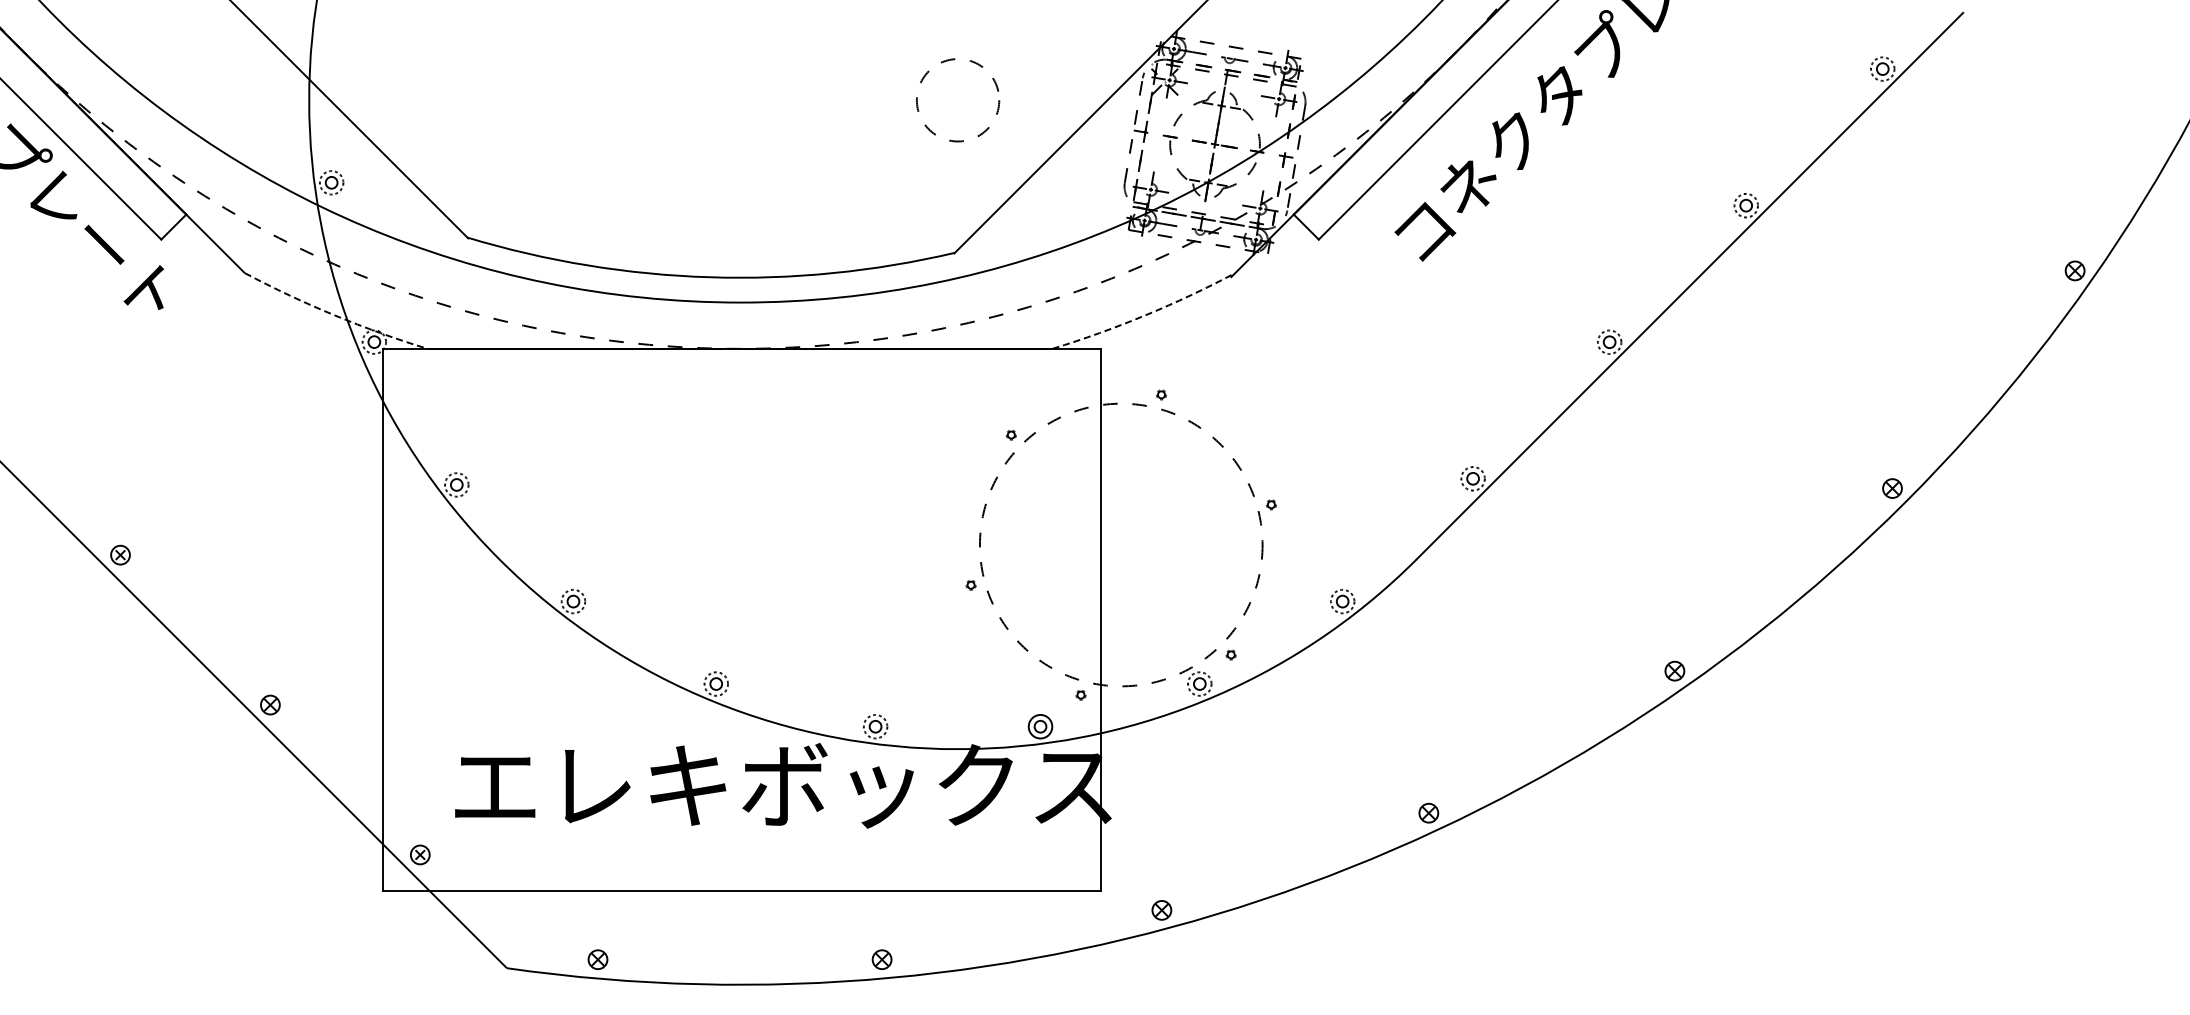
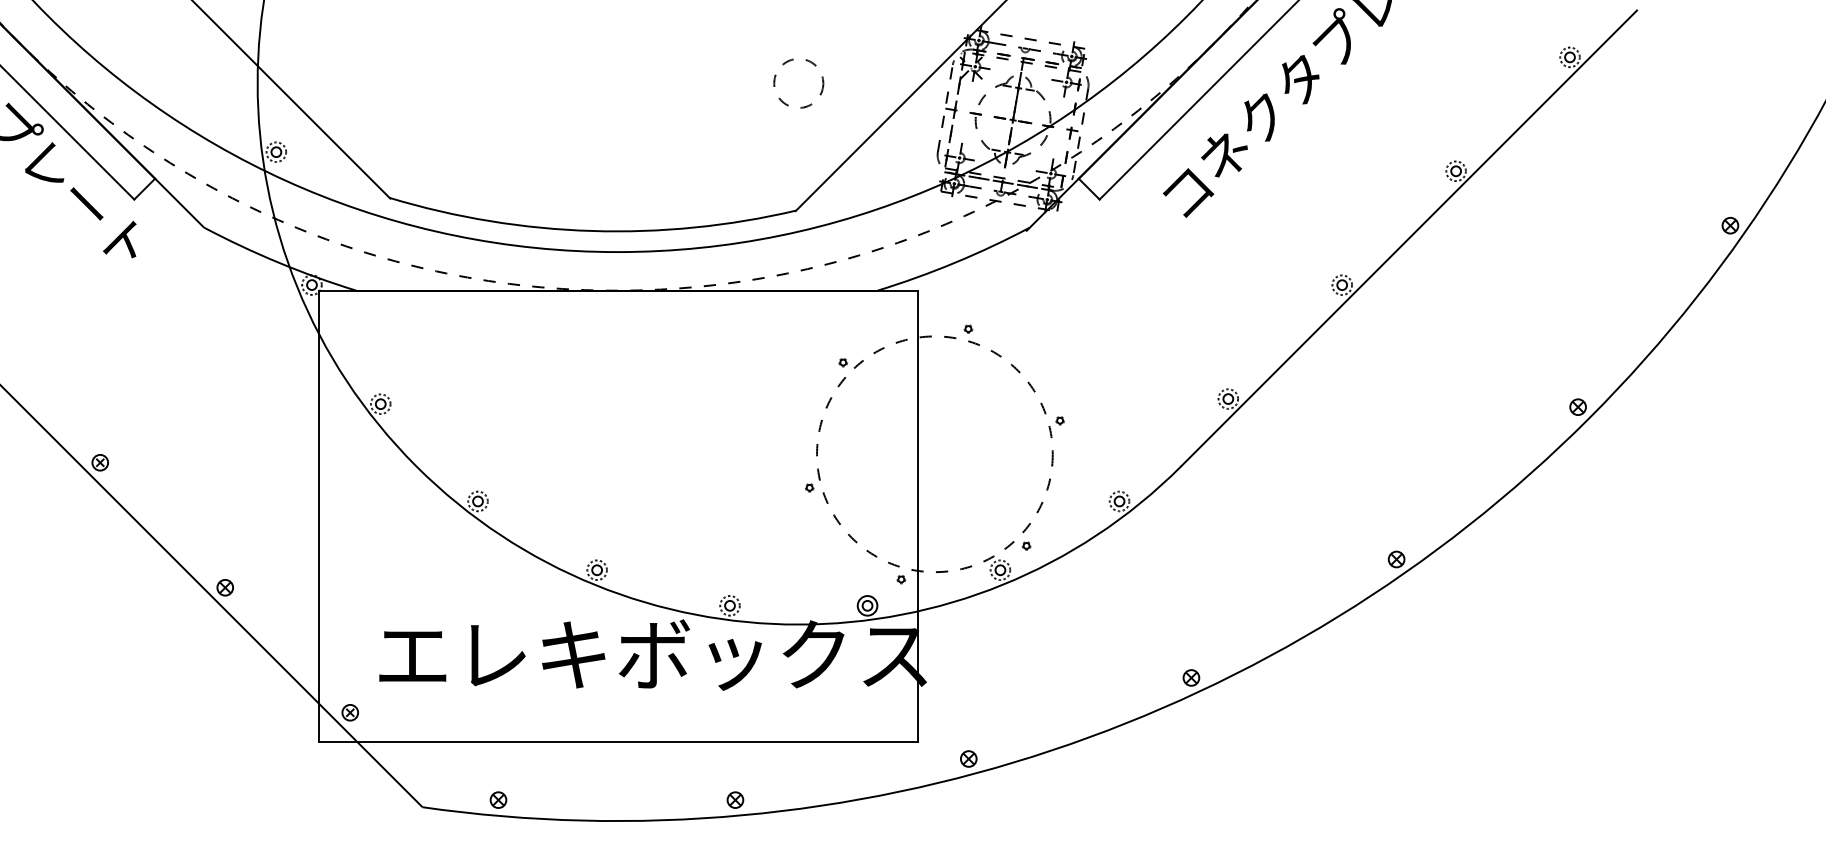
circle: (957, 100) -> (798, 83), size x0.71
arc: (334, 315) -> (278, 262), dashed -> solid
arc: (1145, 315) -> (955, 262), dashed -> solid

